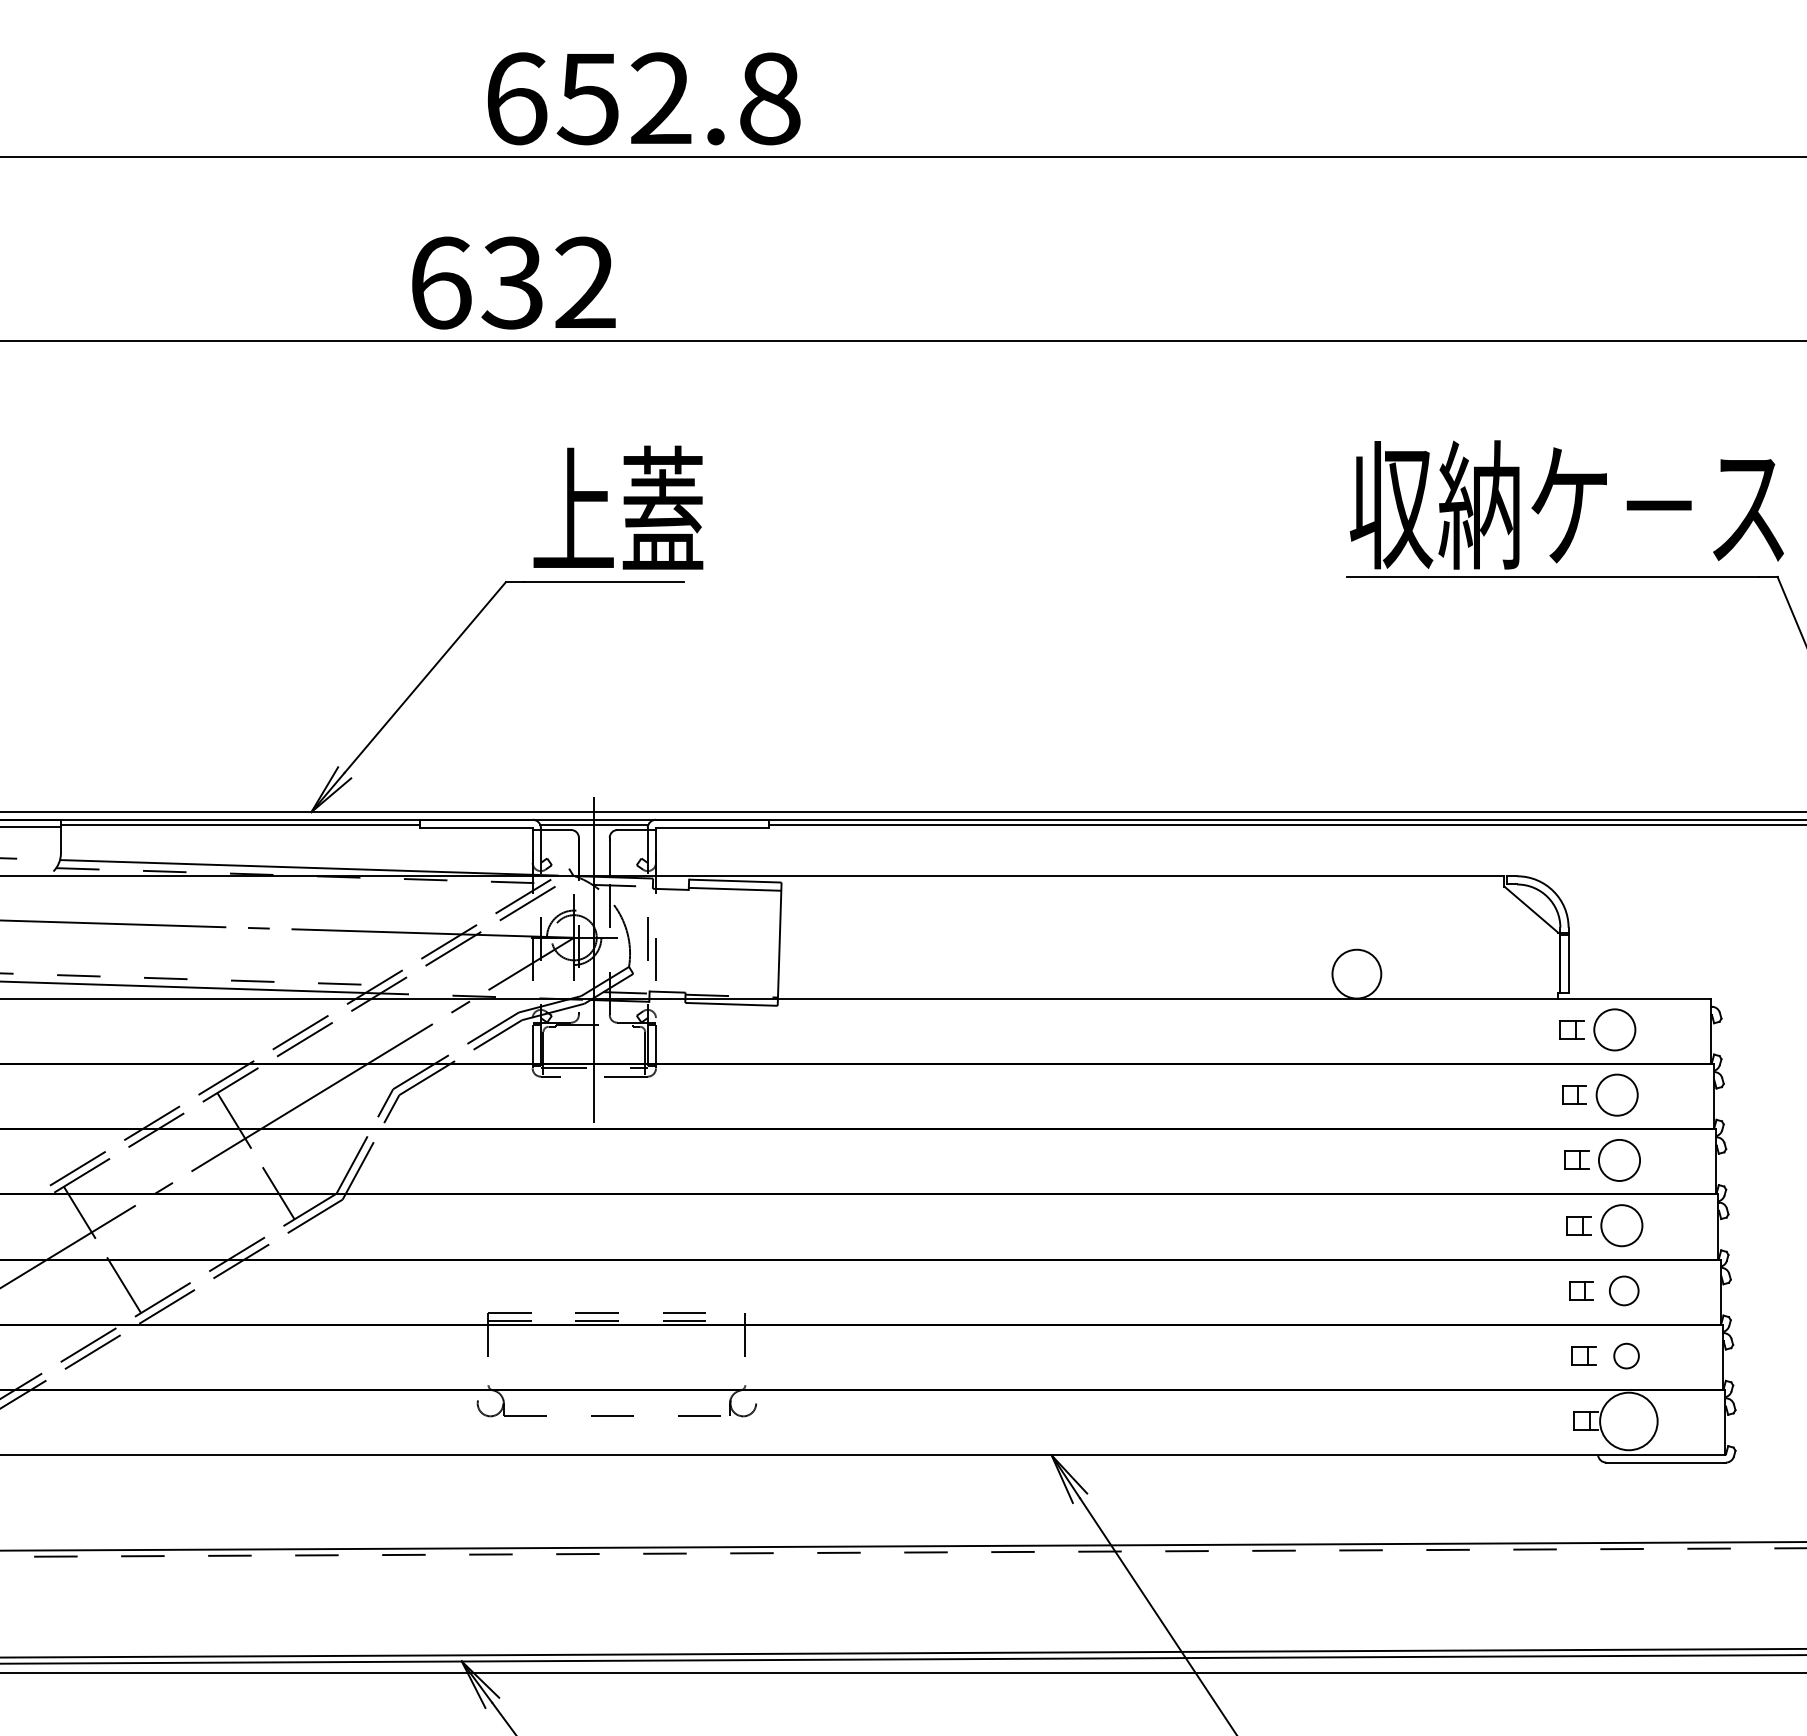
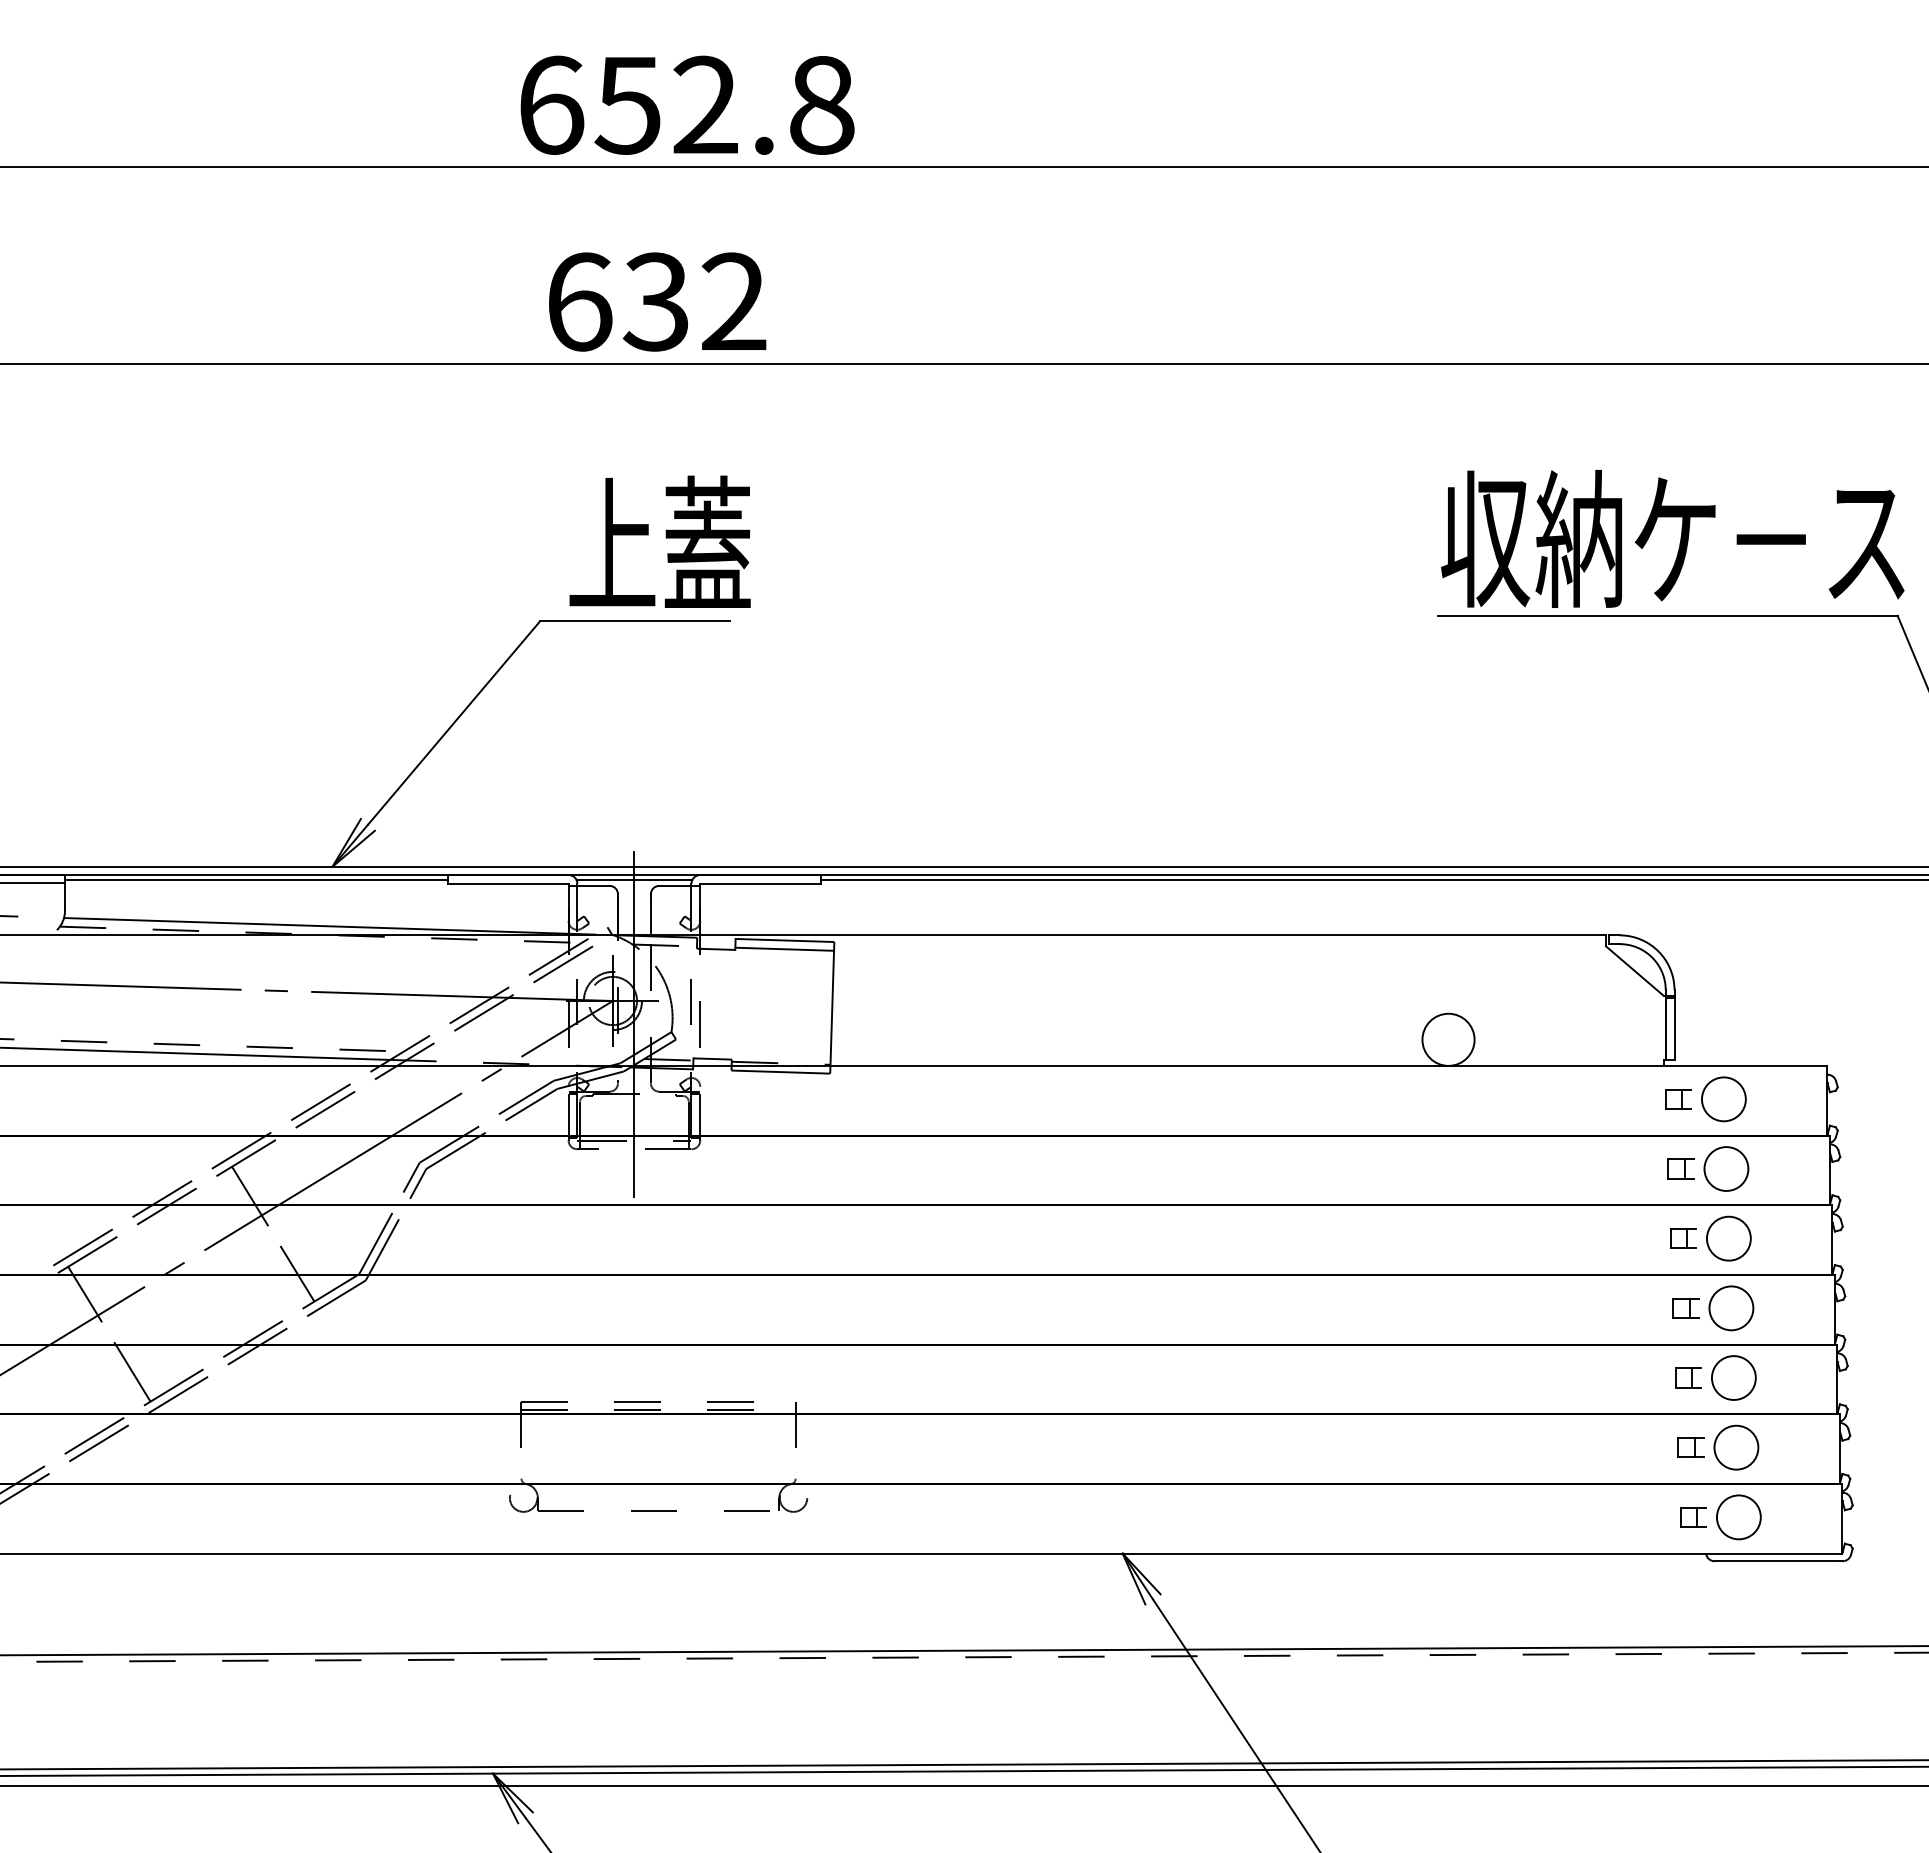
text: (513, 282) -> (657, 301), moved
circle: (1623, 1290) -> (1733, 1377), size x1.43
circle: (1626, 1356) -> (1736, 1447), size x1.67
circle: (1628, 1421) -> (1738, 1517), size x0.71

